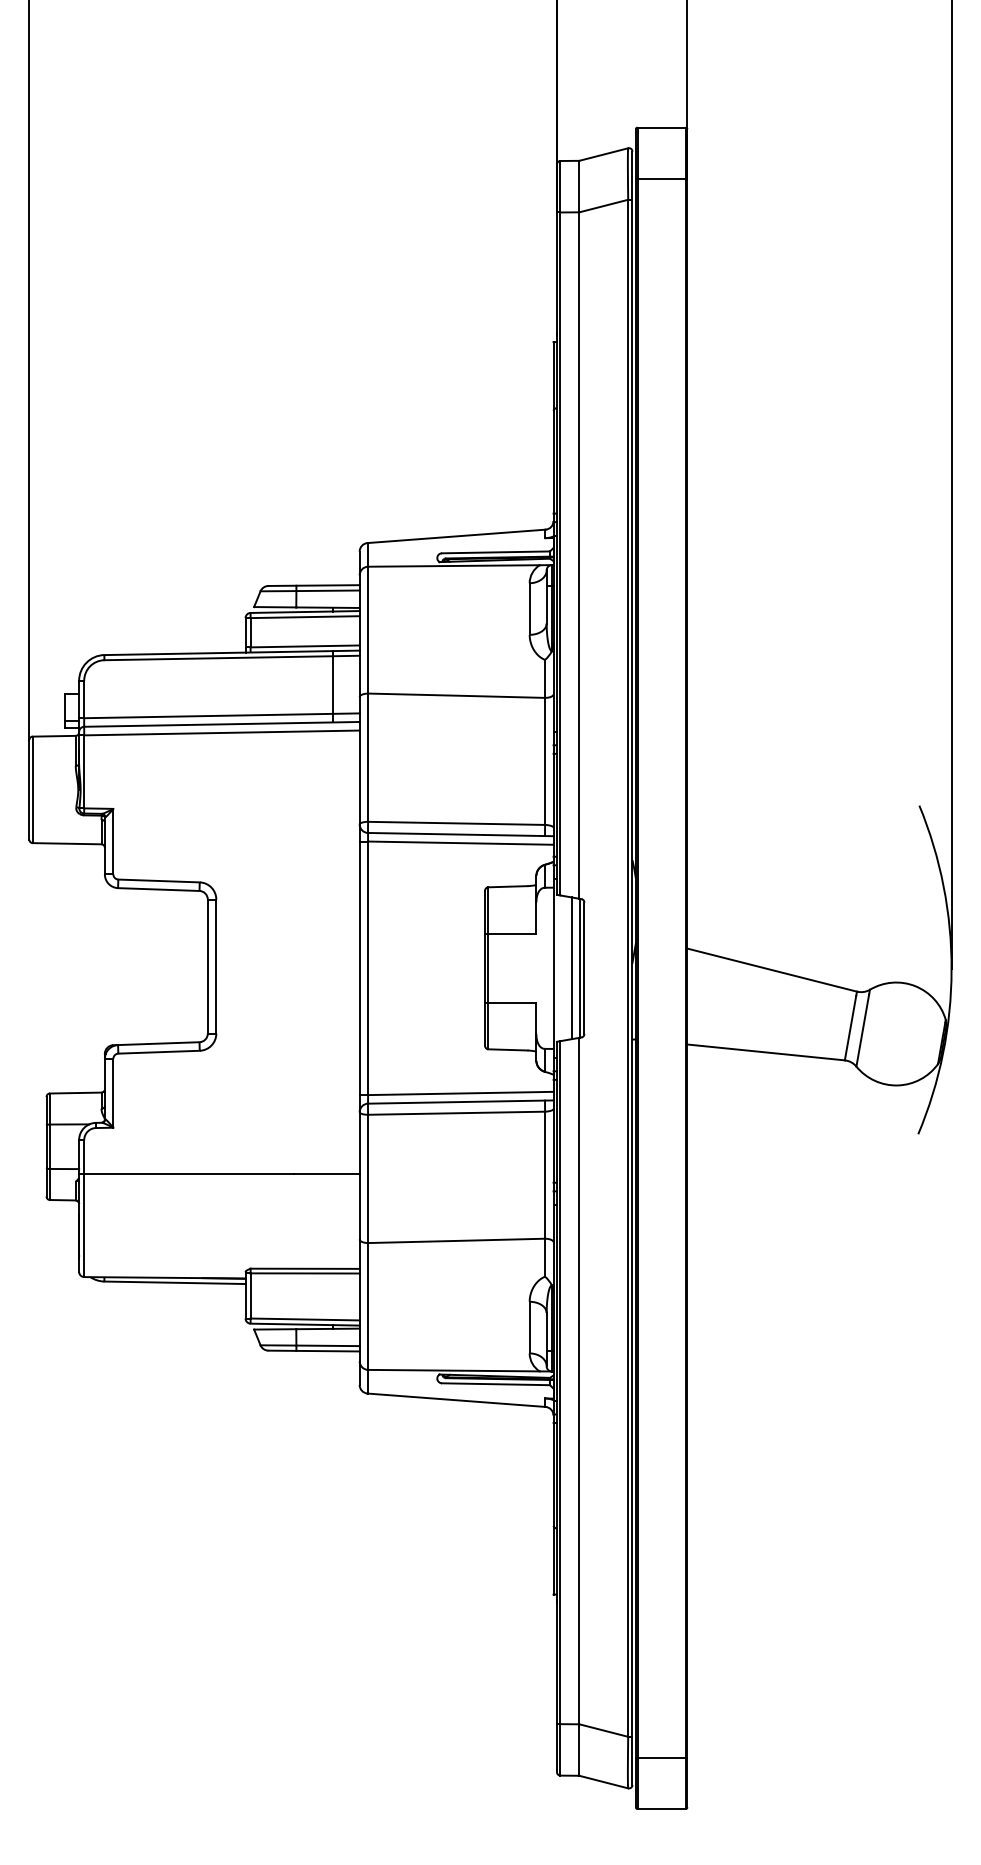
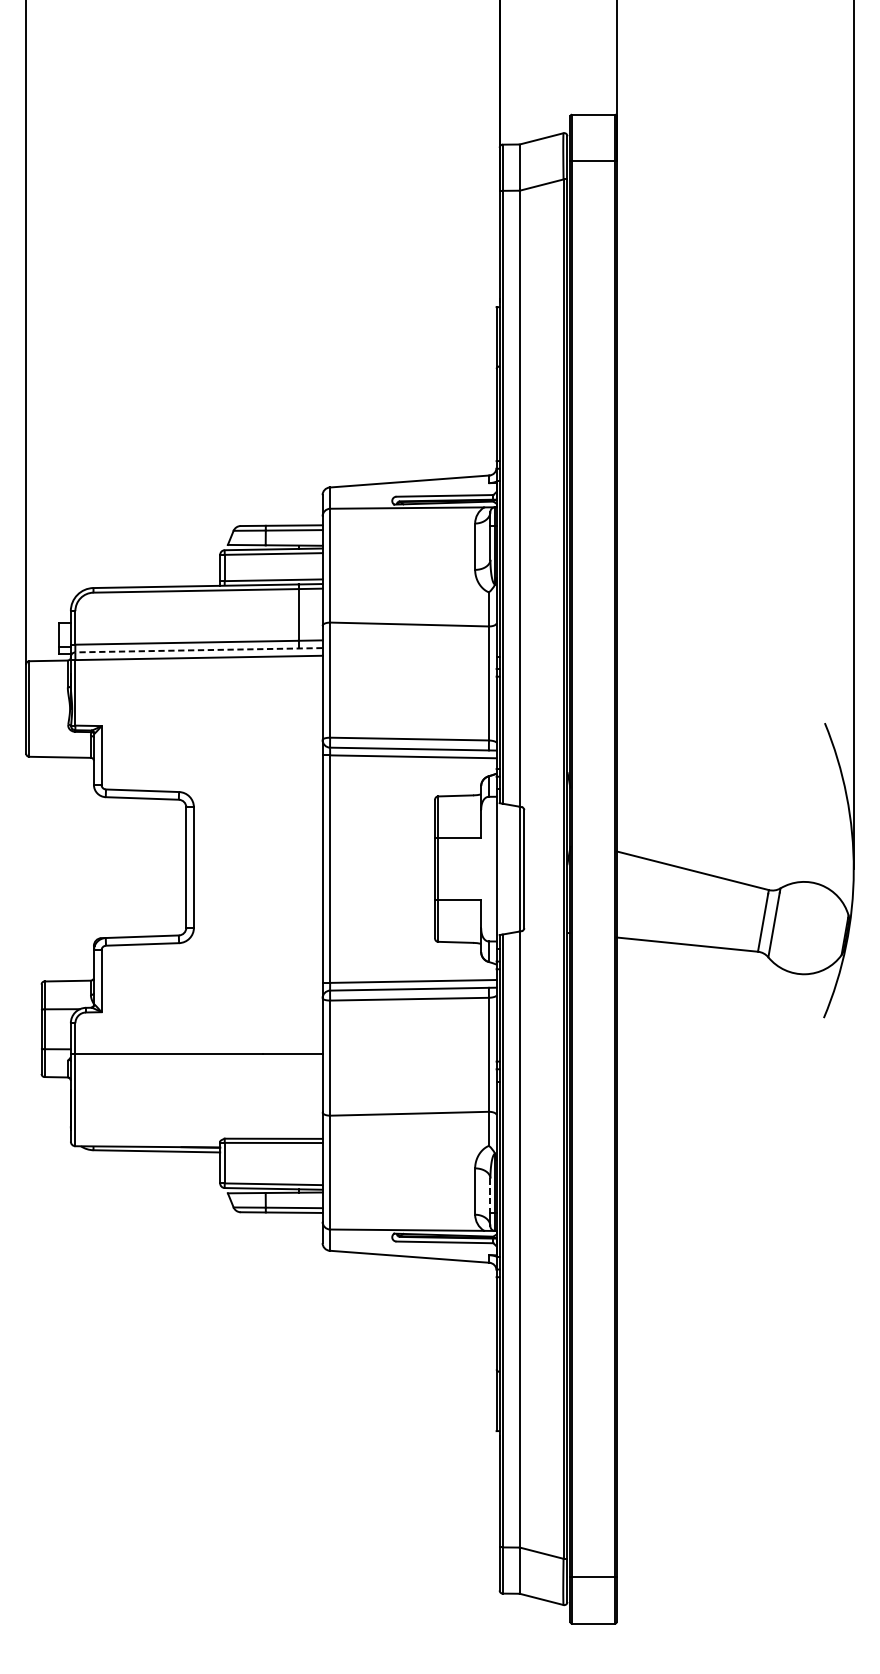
line: (221, 724) -> (198, 650), solid -> dashed
line: (571, 968) -> (512, 869), removed
line: (546, 1331) -> (490, 1195), solid -> dashed

